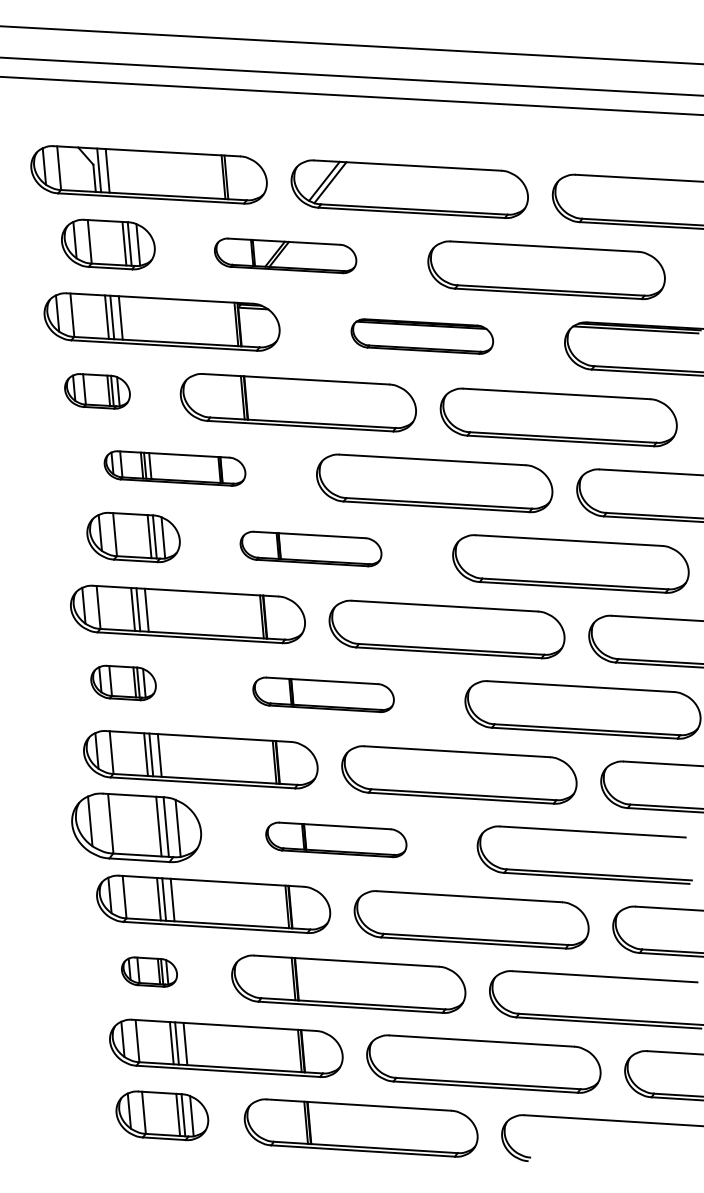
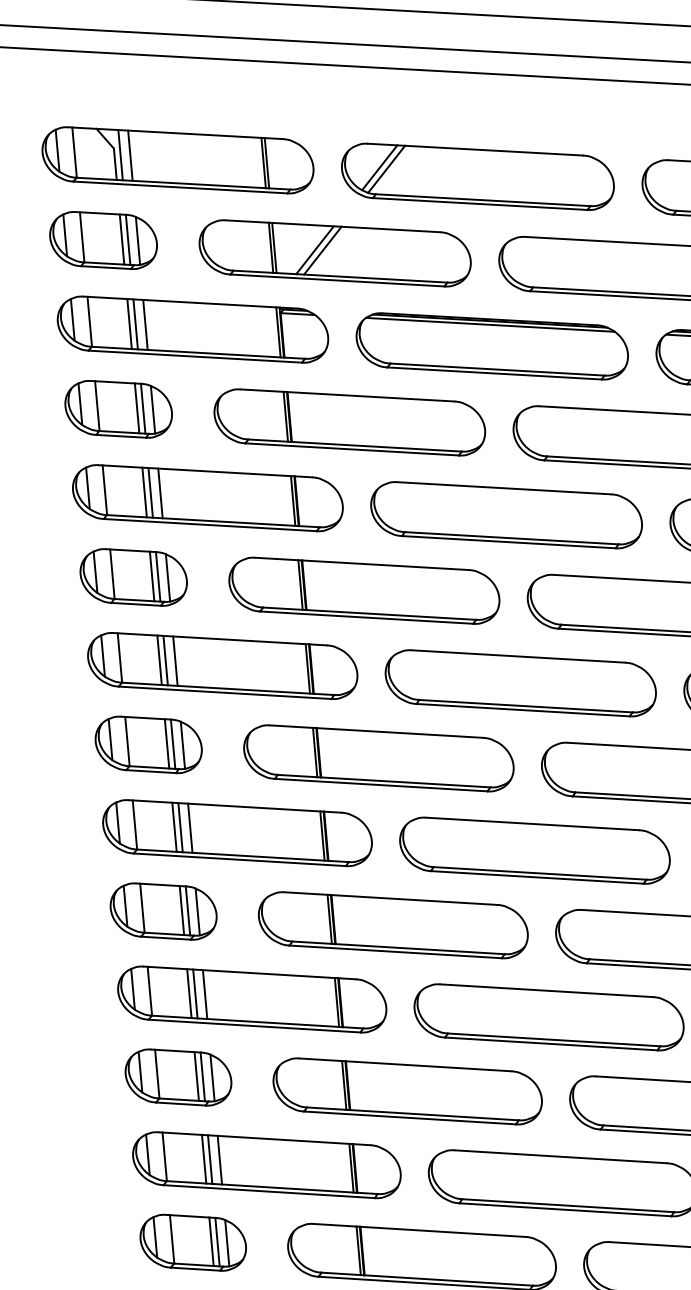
part: (108, 244) -> (103, 240), moved
part: (285, 255) -> (334, 253), size x1.67
part: (422, 336) -> (492, 346), size x1.67
part: (97, 391) -> (118, 409), size x1.43
part: (174, 468) -> (207, 498), size x1.67
part: (133, 537) -> (133, 577), moved
part: (310, 548) -> (363, 590), size x1.67
part: (123, 682) -> (148, 744), size x1.43
part: (323, 694) -> (378, 758), size x1.67
part: (136, 827) -> (163, 911), size x0.71
part: (336, 839) -> (393, 924), size x1.67
part: (149, 971) -> (178, 1076), size x1.67

